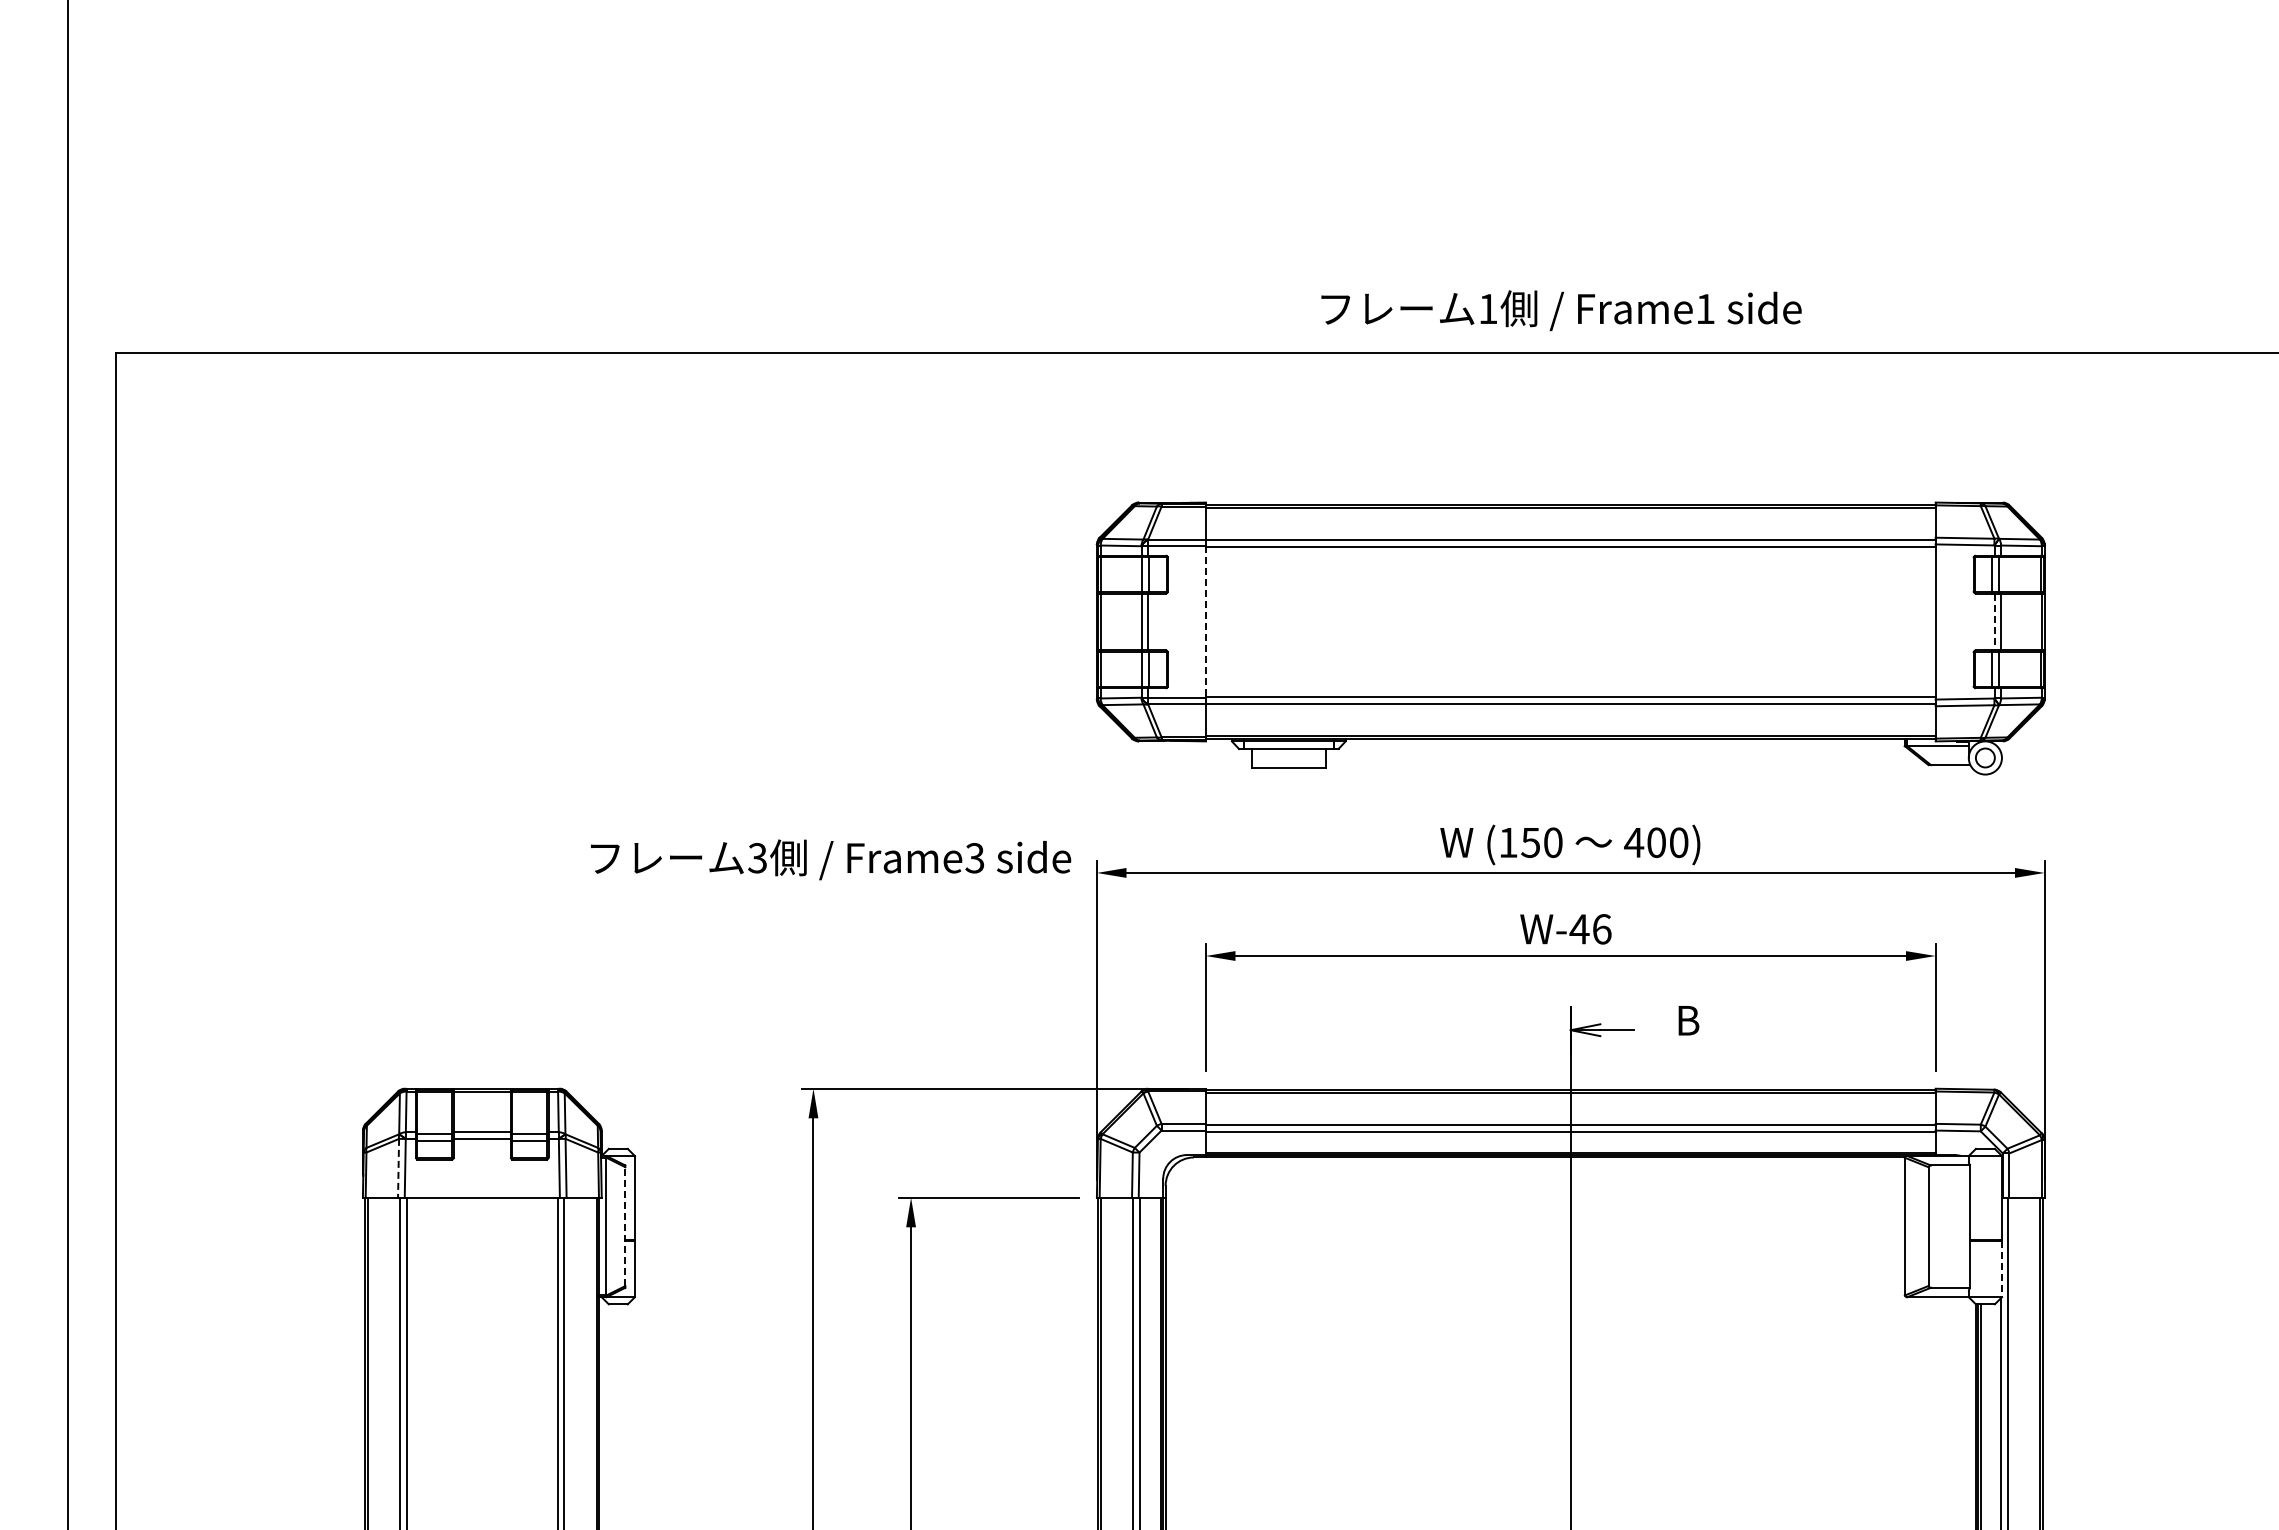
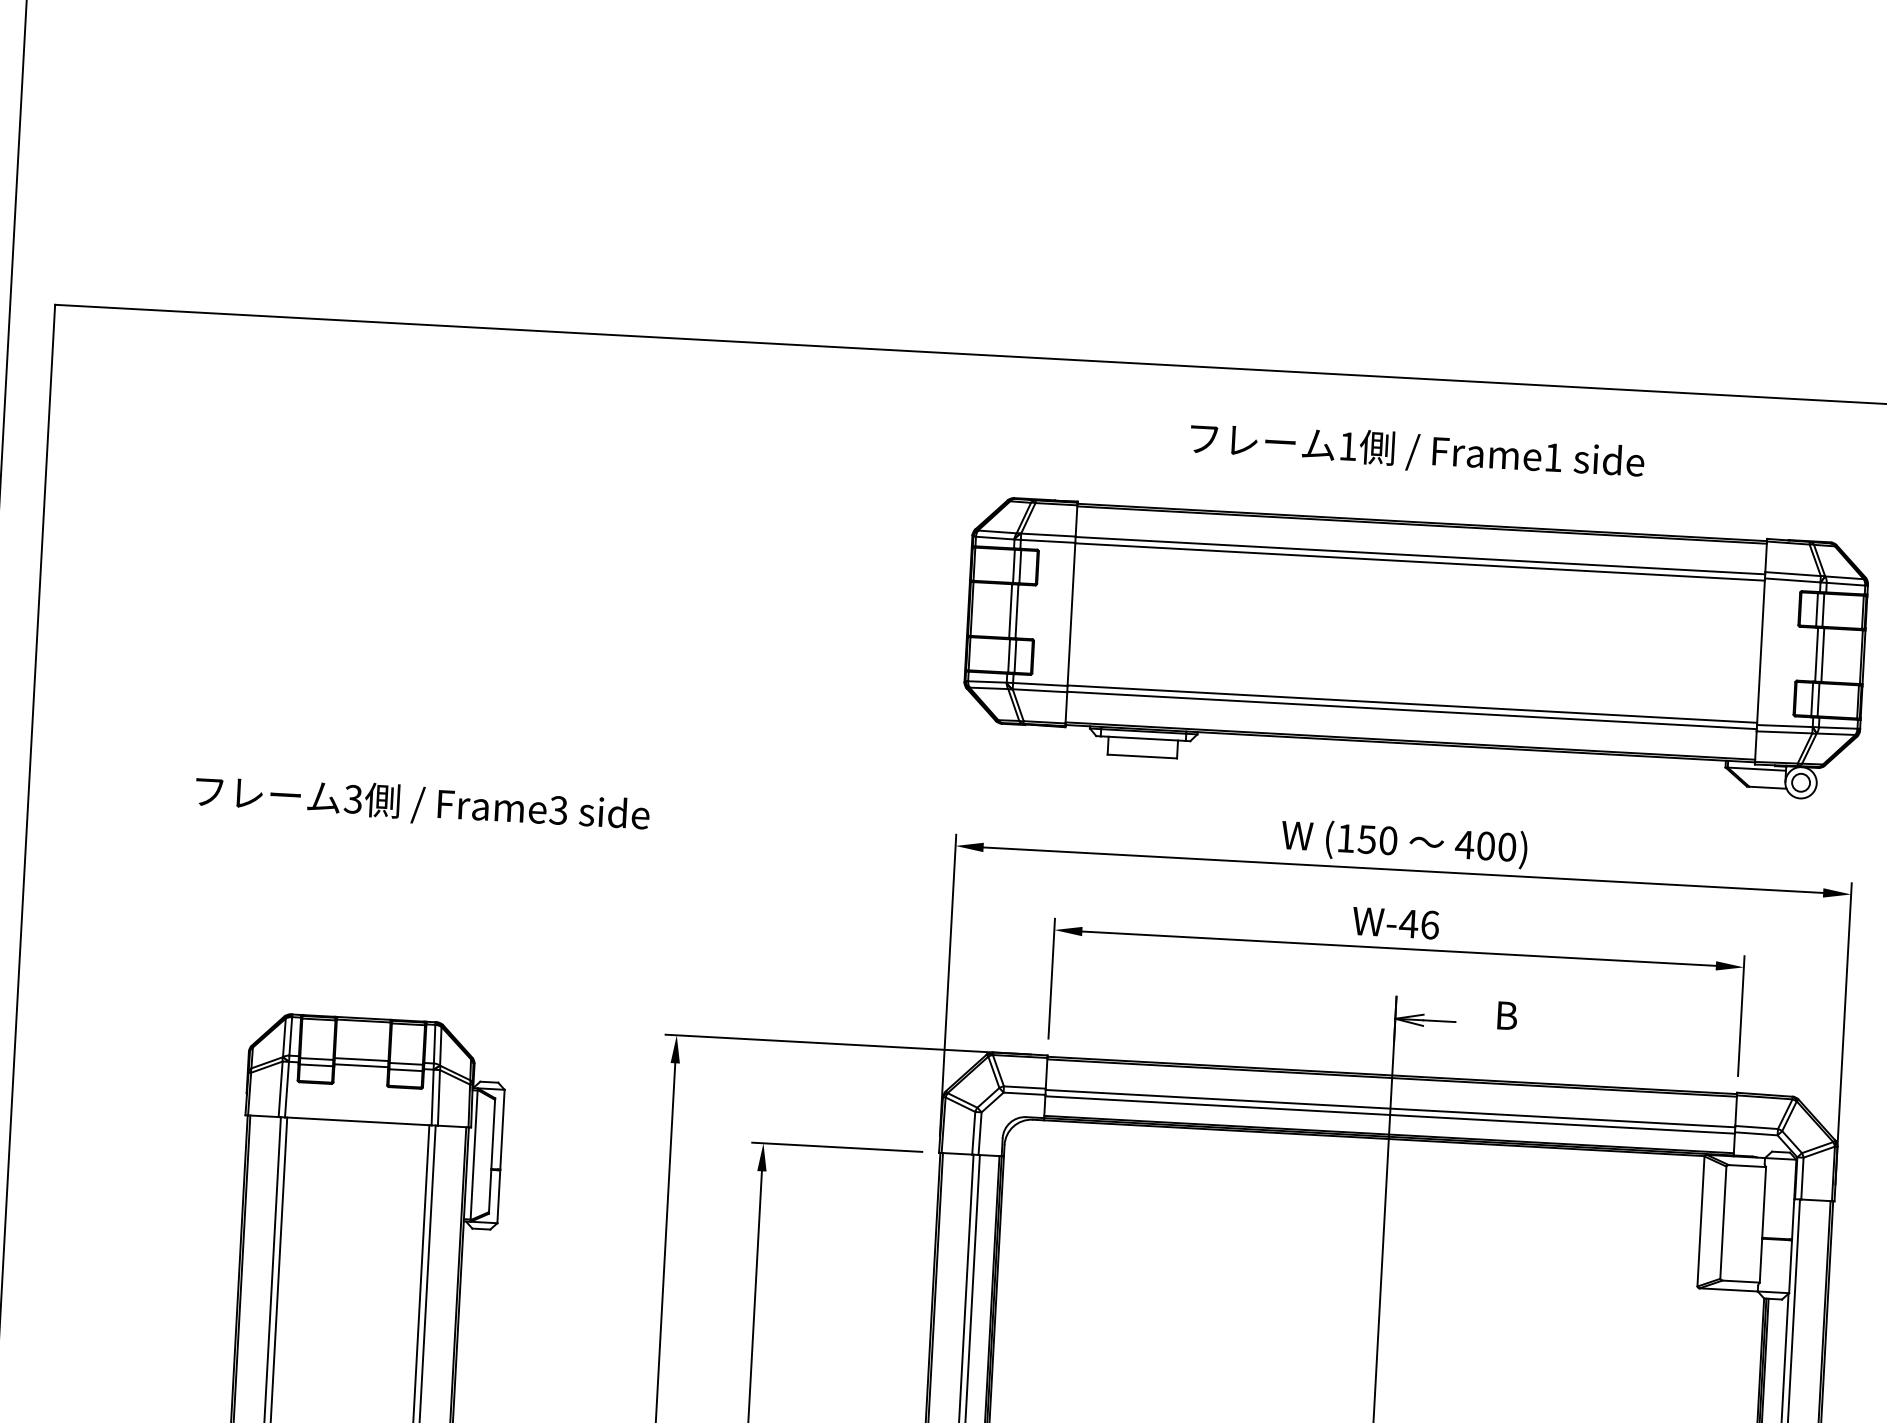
text: (1561, 310) -> (1417, 451), moved
line: (1205, 621) -> (1071, 613), dashed -> solid
line: (1994, 622) -> (1816, 655), dashed -> solid
text: (831, 859) -> (423, 804), moved
line: (398, 1168) -> (280, 1089), dashed -> solid
line: (625, 1226) -> (492, 1155), dashed -> solid
line: (2001, 1269) -> (1790, 1266), dashed -> solid

